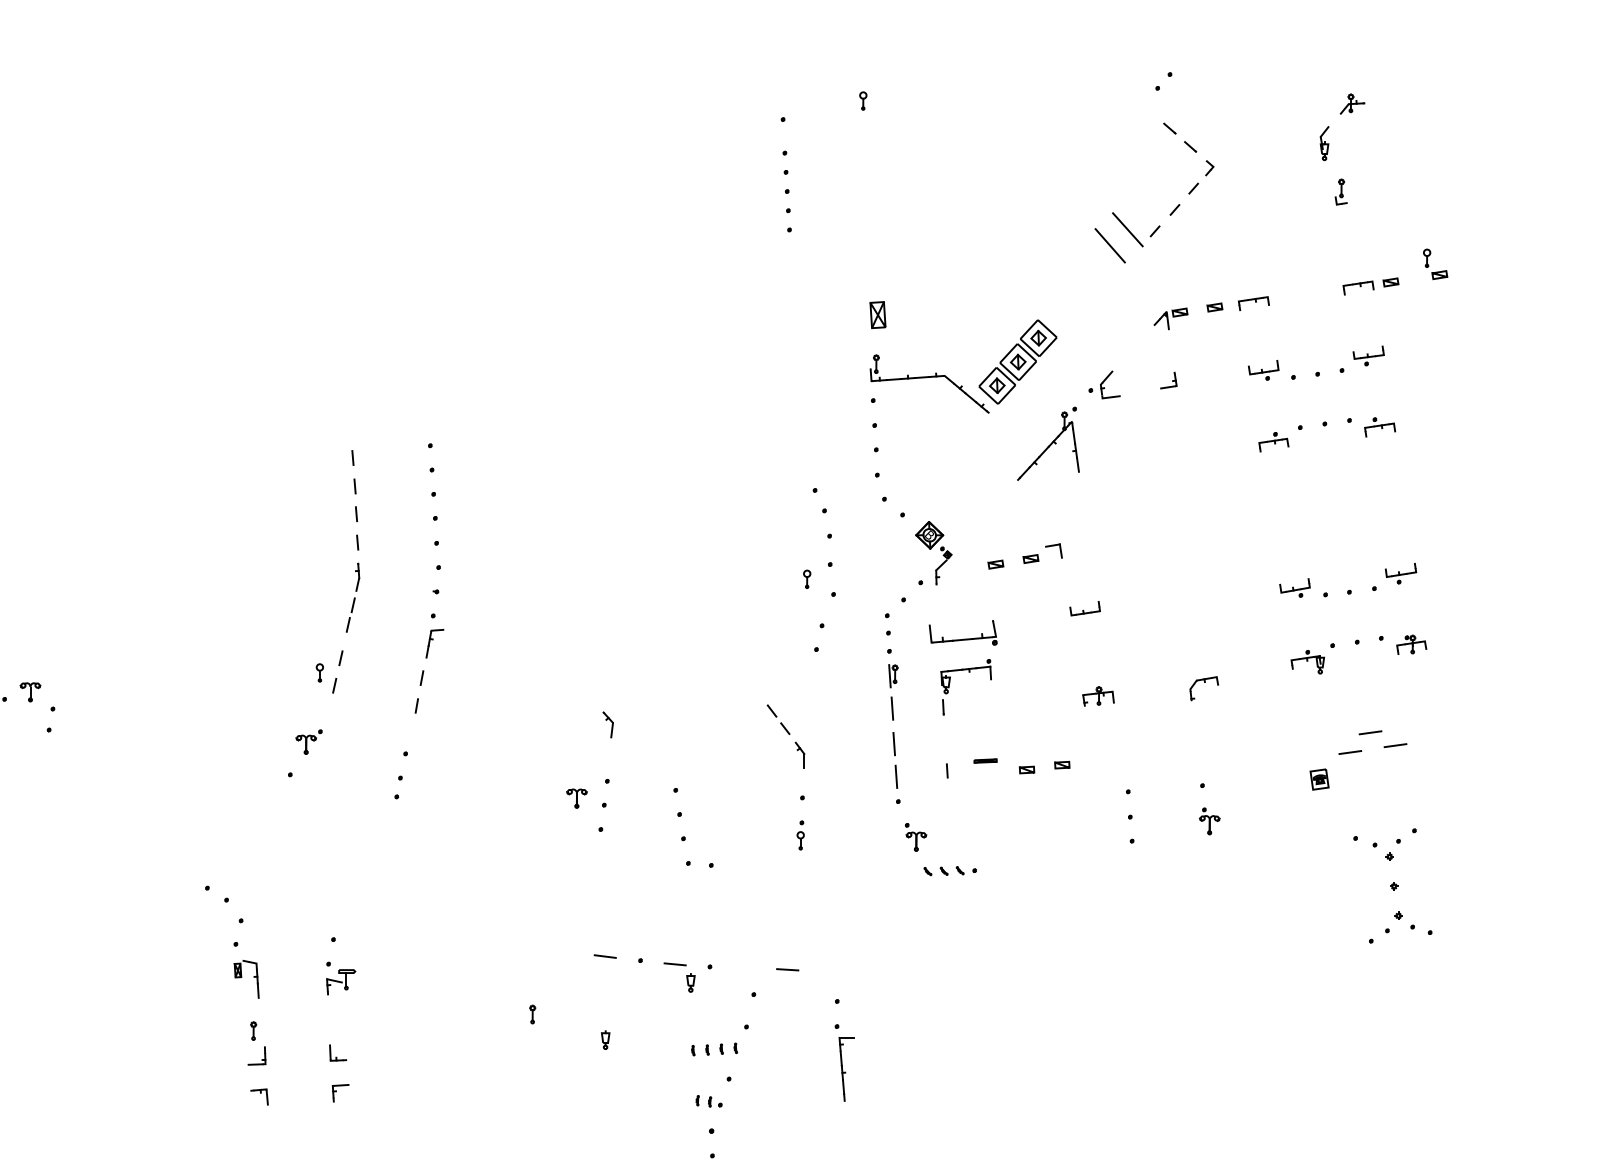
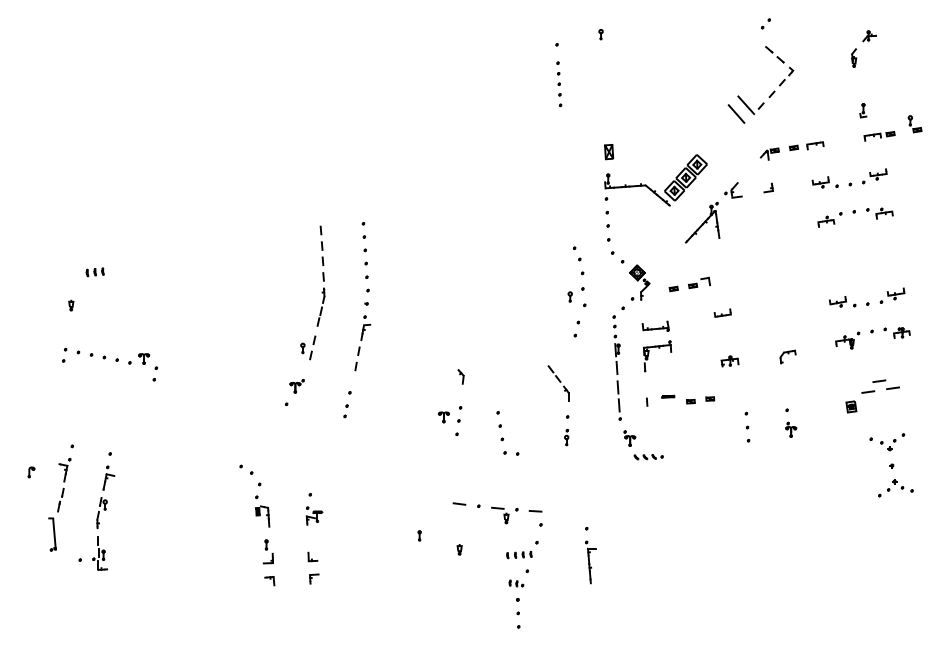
part: (1341, 191) -> (863, 110), moved
part: (962, 631) -> (655, 325), size x0.71
line: (787, 970) -> (535, 511), moved

